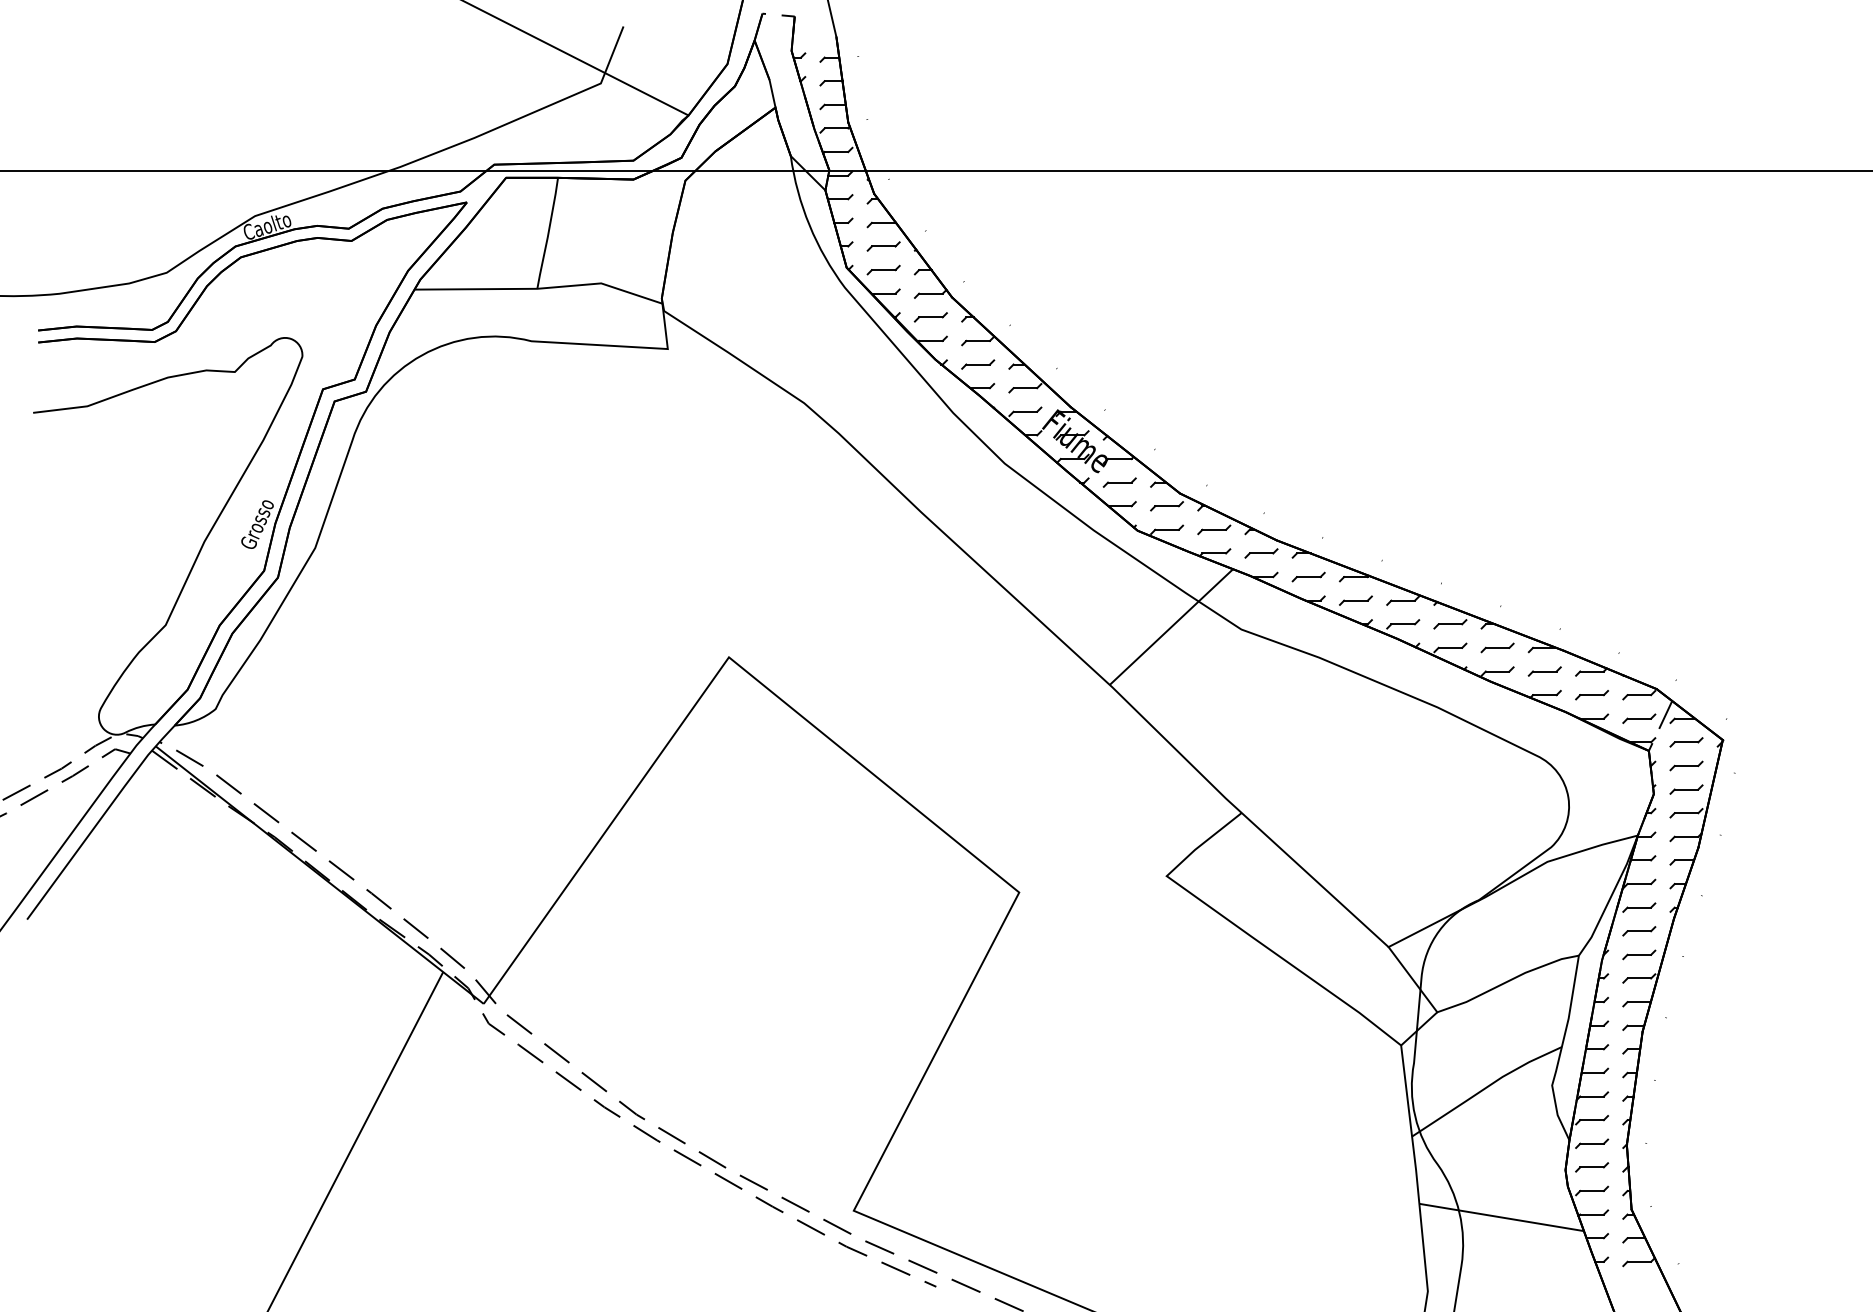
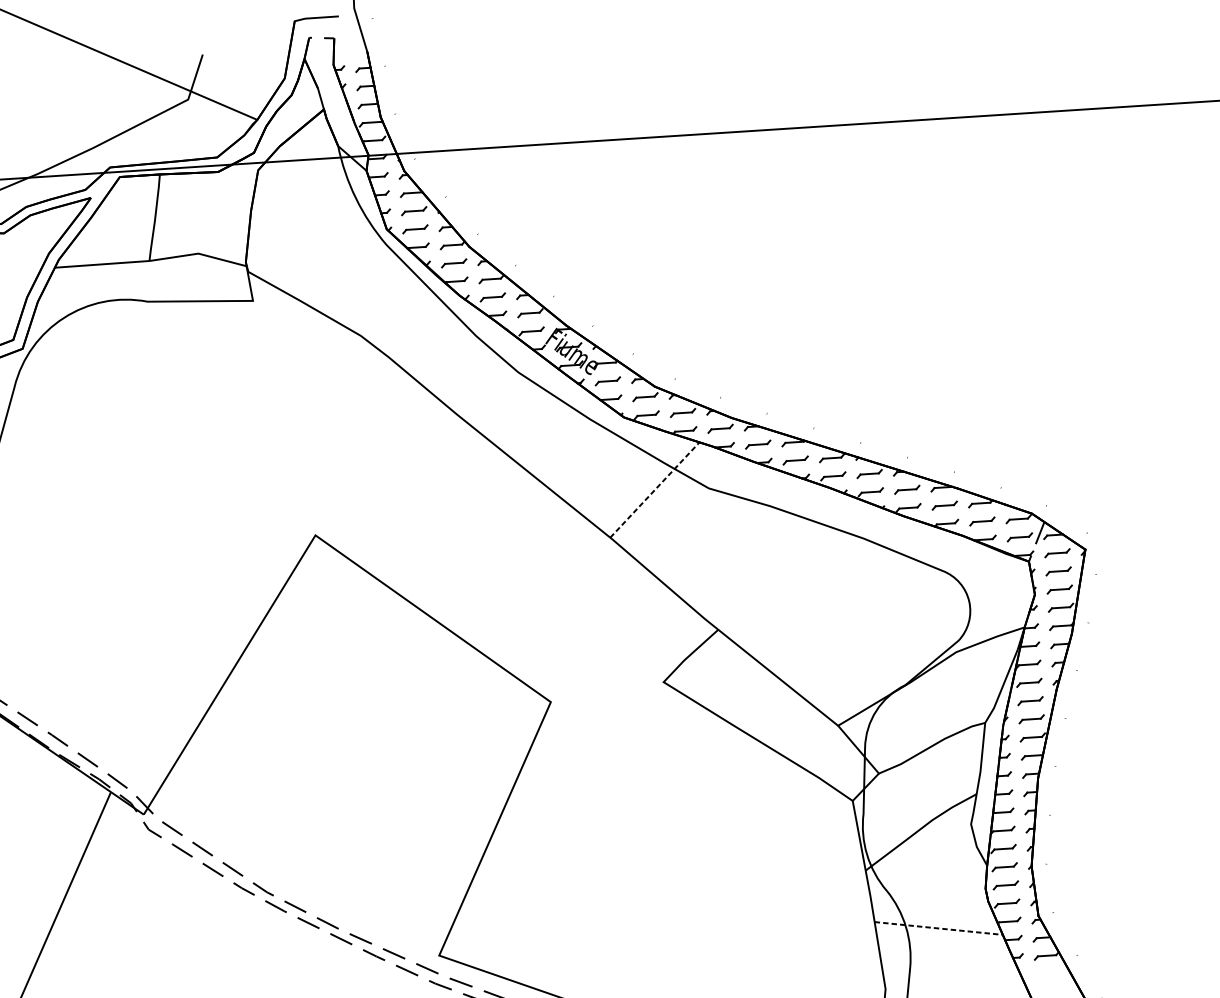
line: (1171, 627) -> (654, 490), solid -> dashed
line: (1502, 1217) -> (939, 928), solid -> dashed

